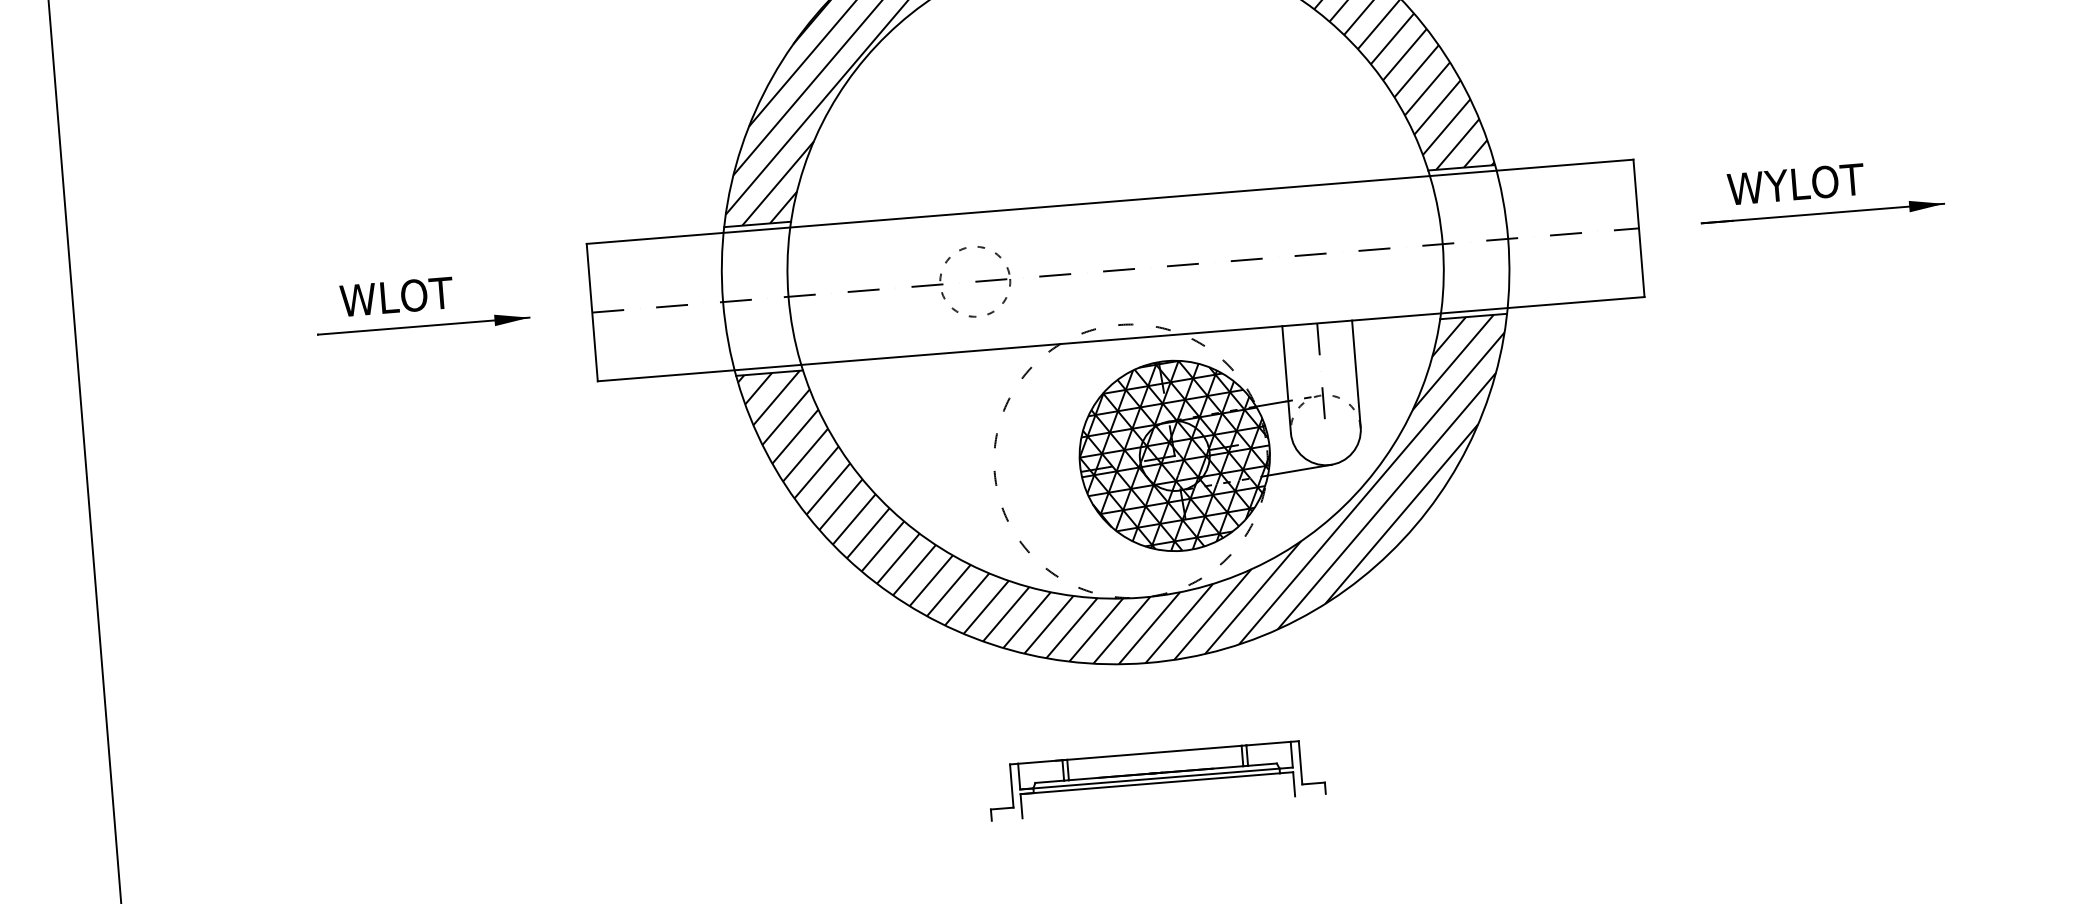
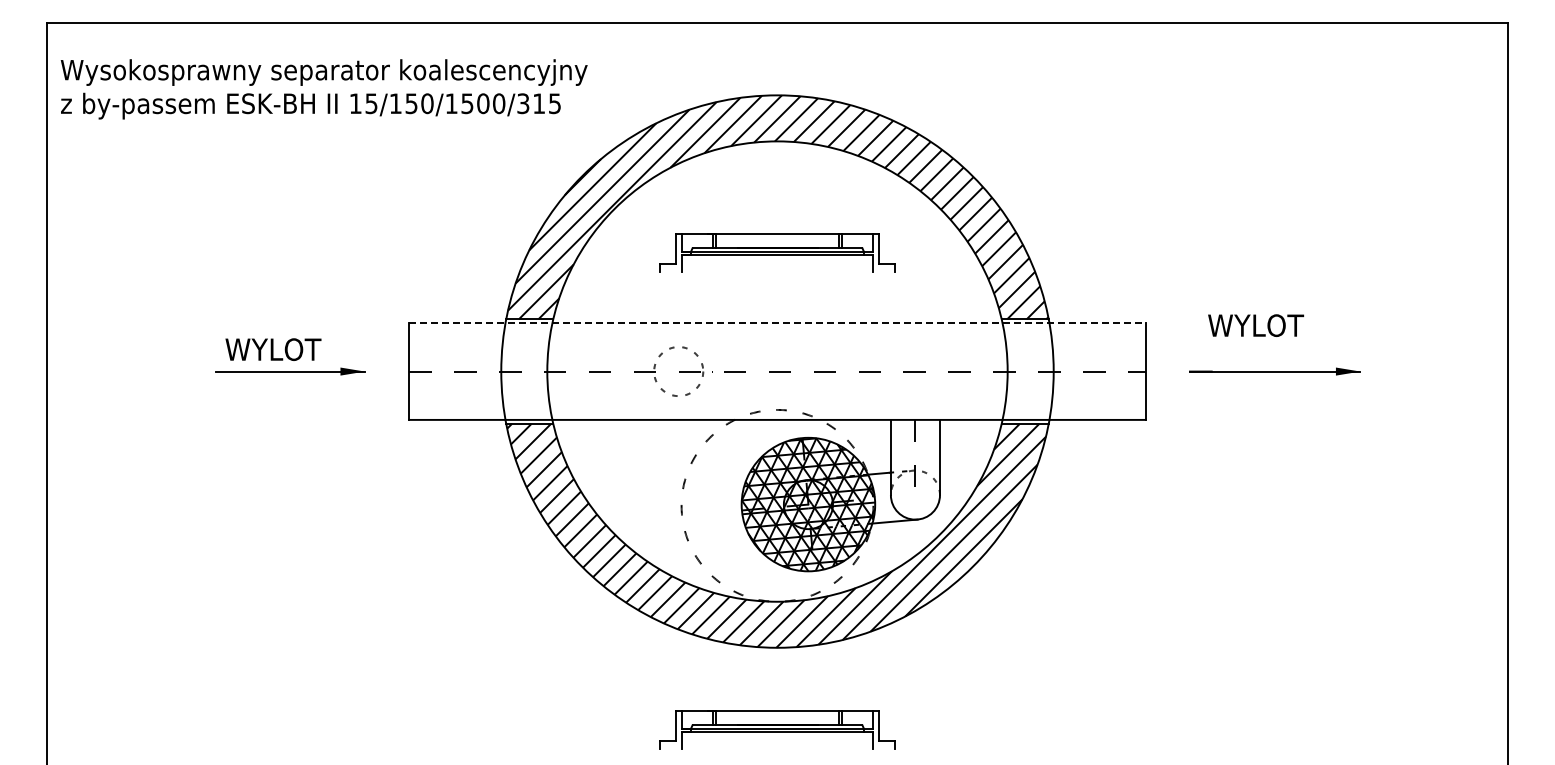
part: (1102, 101) -> (777, 252), added
text: (1796, 184) -> (1256, 325), moved
line: (1110, 202) -> (777, 323), solid -> dashed
text: (396, 296) -> (273, 349), WLOT -> WYLOT

